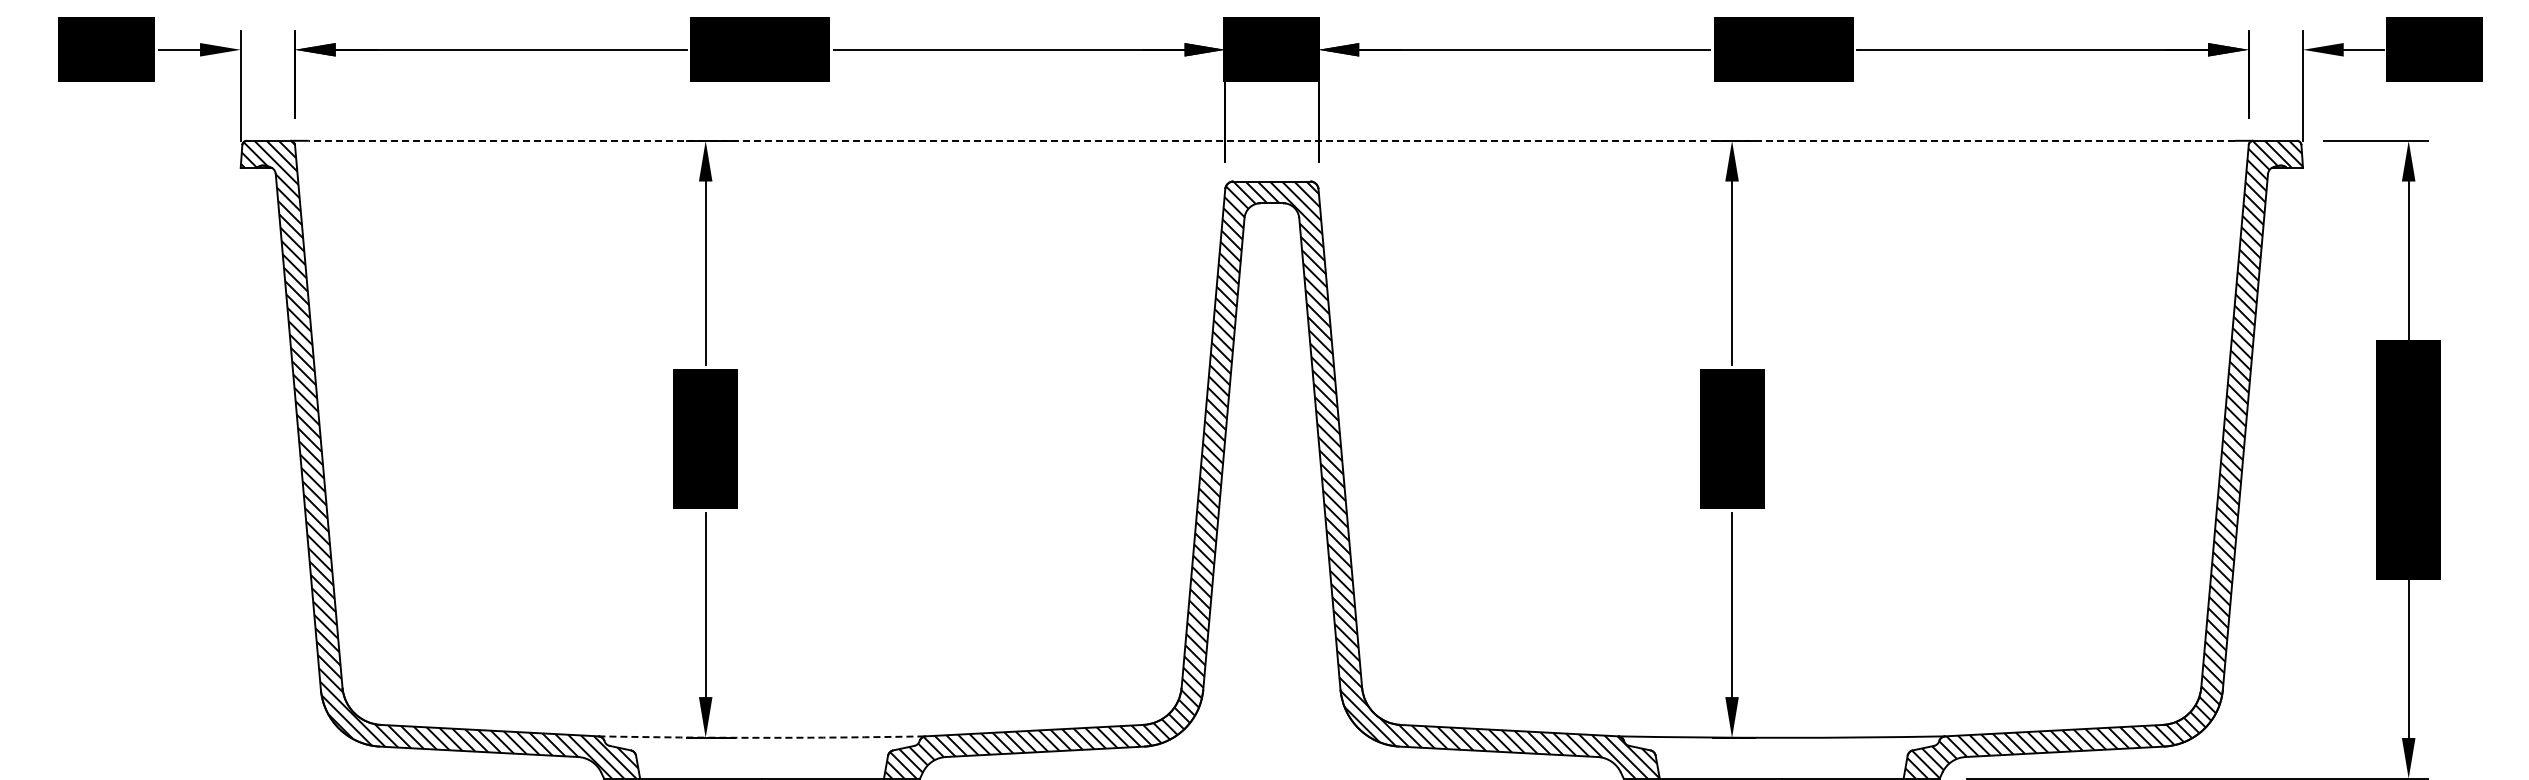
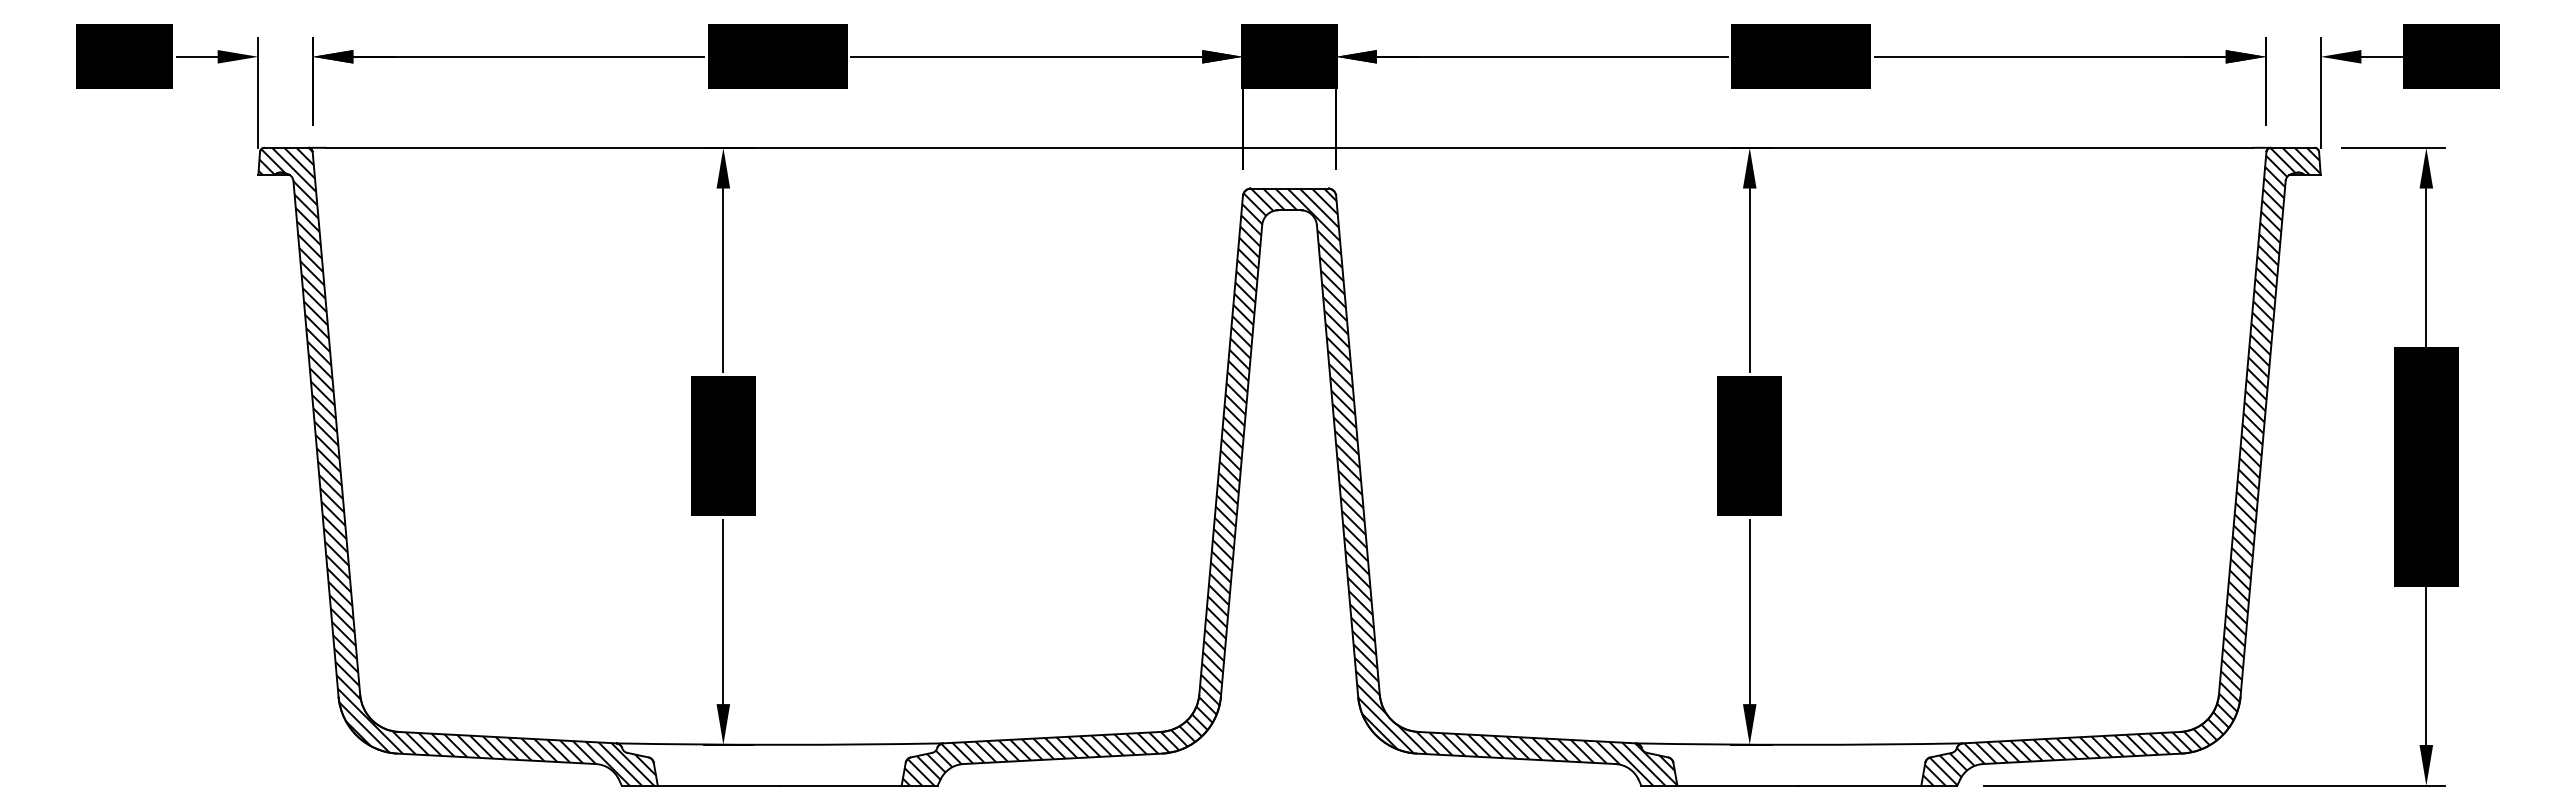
line: (1271, 140) -> (1289, 147), dashed -> solid
arc: (761, 737) -> (779, 744), dashed -> solid

